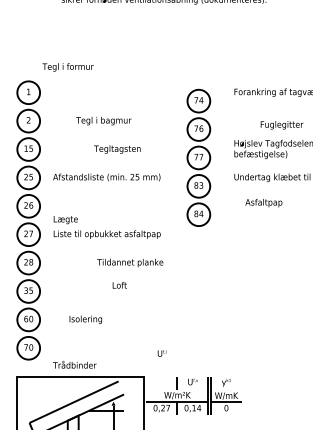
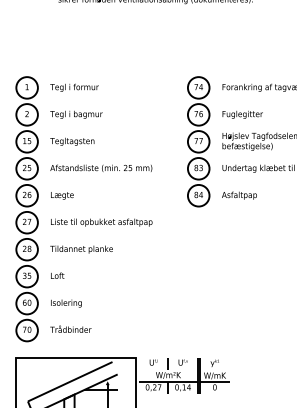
text: (68, 67) -> (74, 87), moved
text: (103, 120) -> (76, 114), moved
text: (281, 124) -> (242, 114), moved
text: (117, 149) -> (72, 141), moved
part: (198, 157) -> (198, 141), moved
text: (263, 202) -> (239, 195), moved
text: (65, 219) -> (62, 195), moved
text: (130, 262) -> (81, 249), moved
text: (119, 285) -> (57, 275), moved
text: (85, 319) -> (66, 303), moved
text: (161, 353) -> (153, 362), moved
text: (74, 363) -> (70, 328), moved

